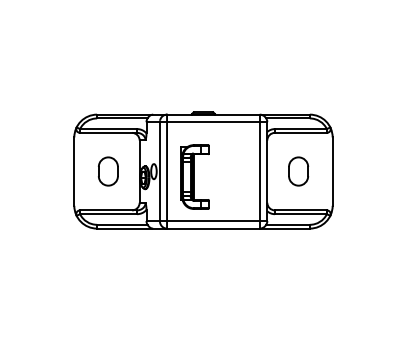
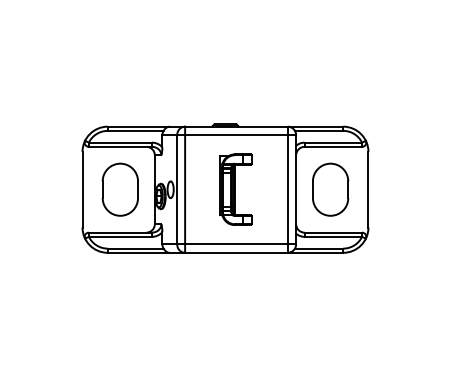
part: (107, 171) -> (119, 189), size x1.67
part: (298, 171) -> (330, 189), size x1.67
part: (194, 176) -> (235, 189), moved

